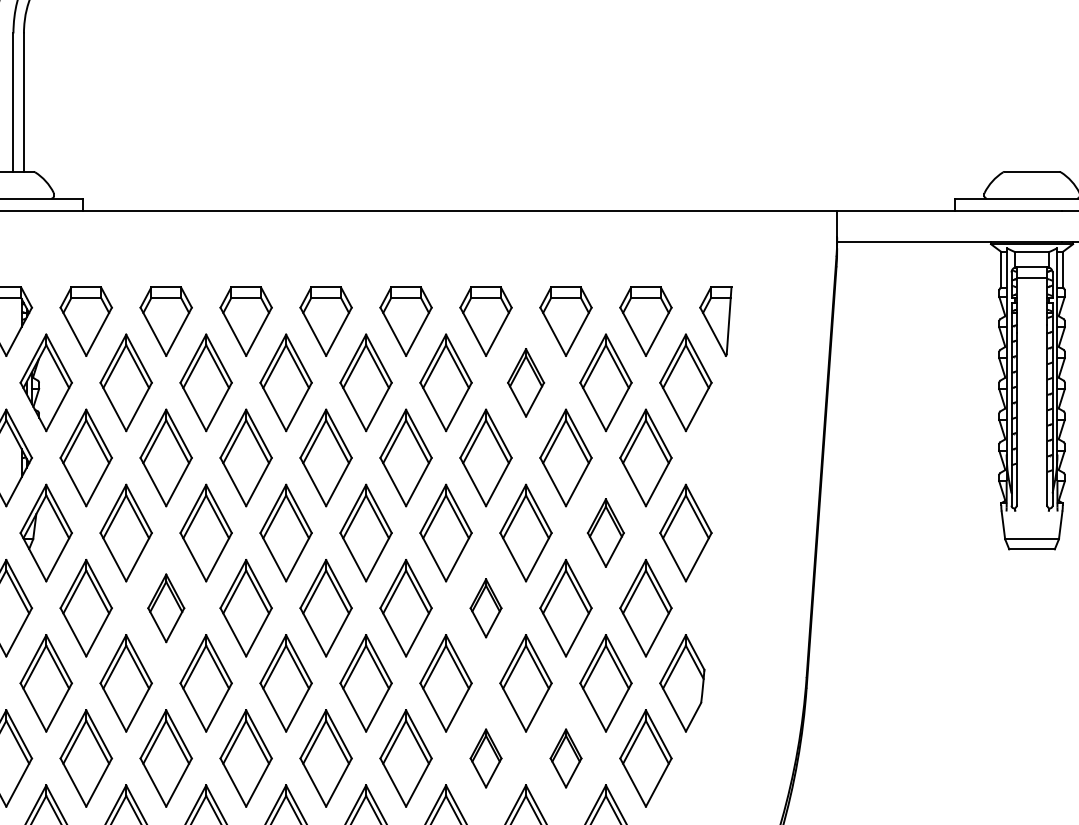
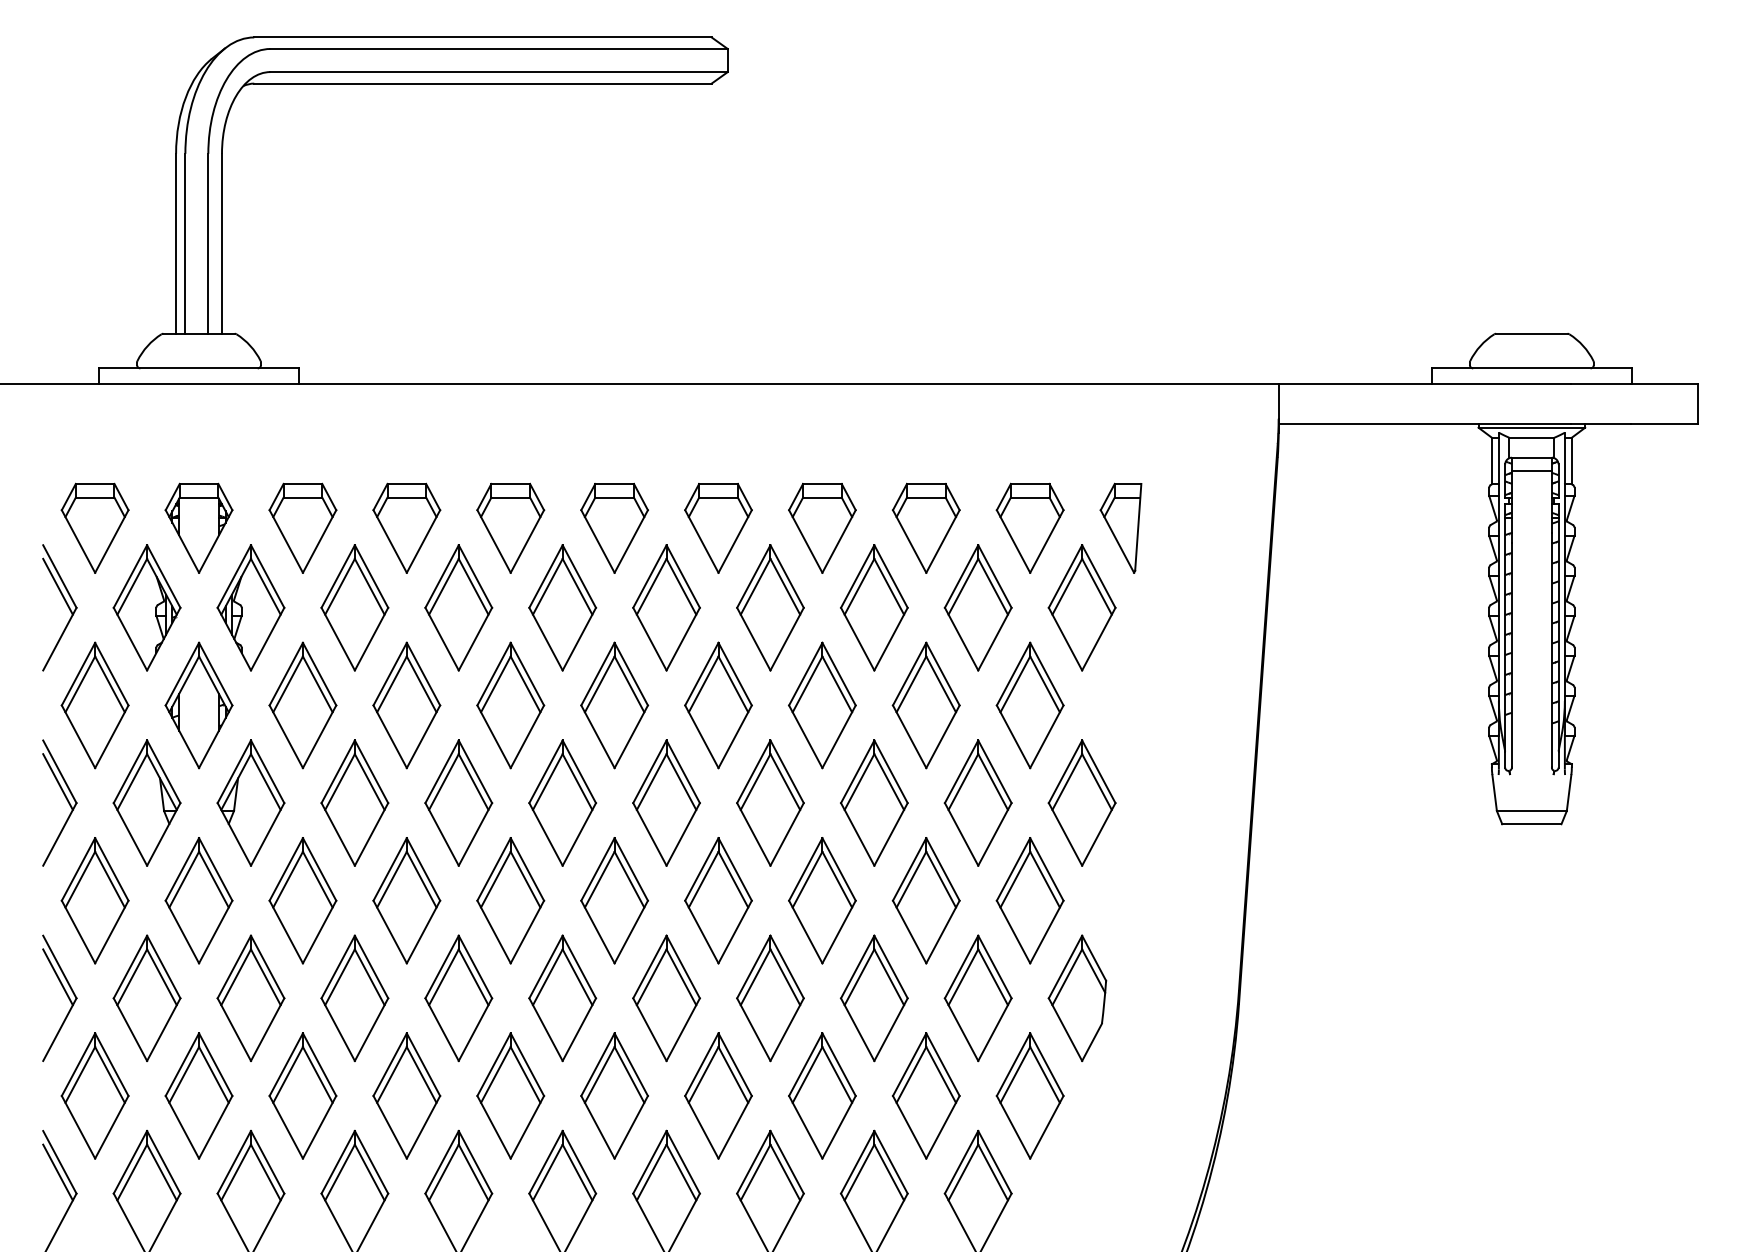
part: (526, 382) -> (874, 607), size x1.43
part: (605, 532) -> (977, 802), size x1.43
part: (165, 608) -> (406, 900), size x1.43
part: (486, 608) -> (822, 900), size x1.67
part: (486, 758) -> (822, 1095), size x1.67
part: (566, 758) -> (926, 1095), size x1.67

